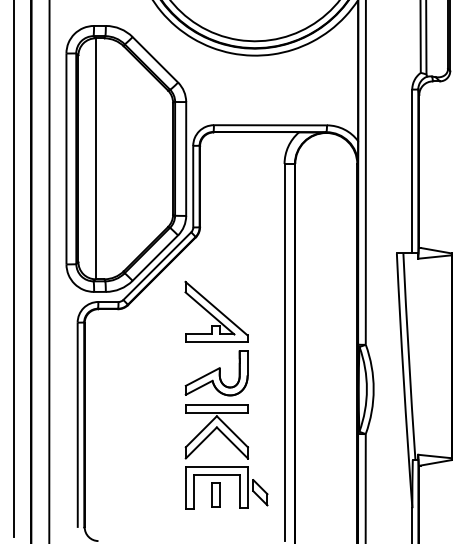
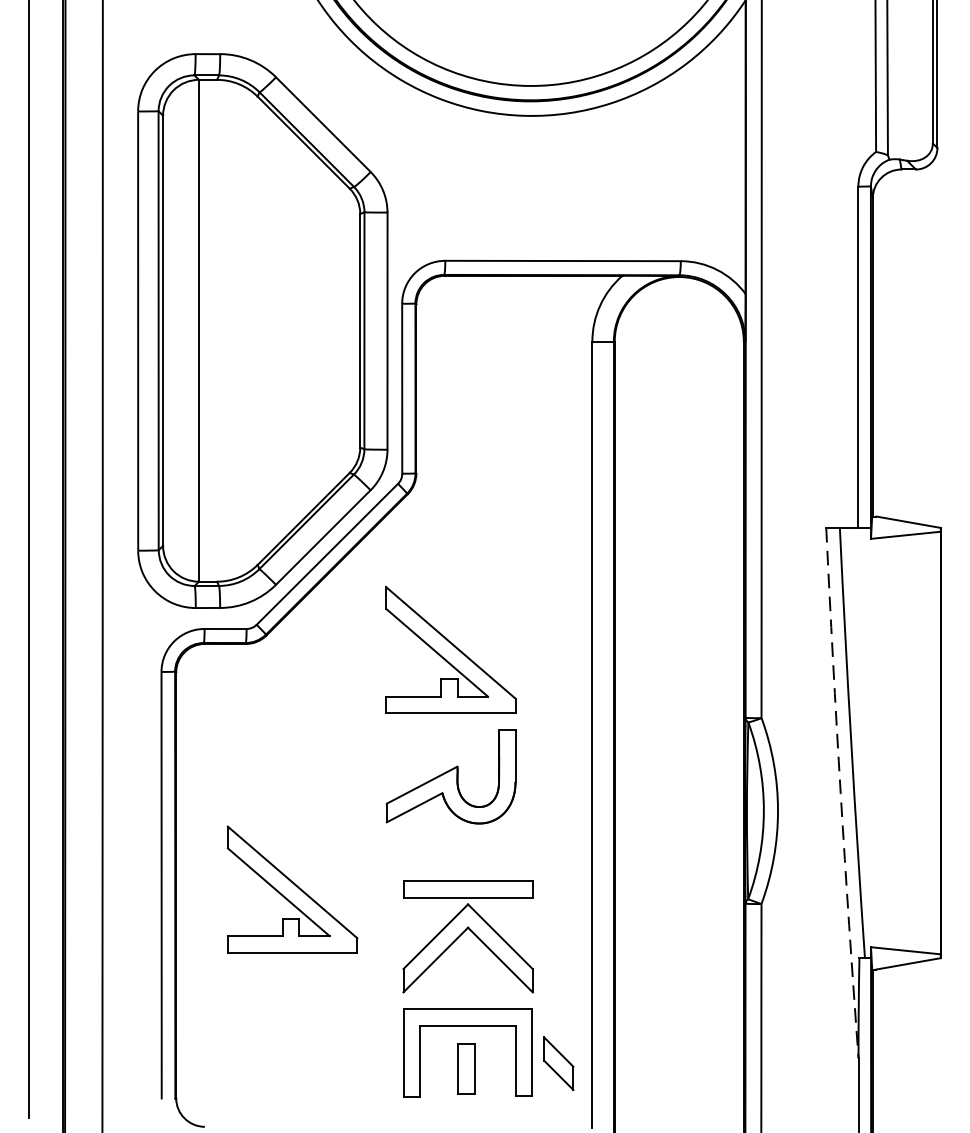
arc: (403, 380) -> (840, 792), solid -> dashed
part: (140, 426) -> (292, 888), added
part: (226, 466) -> (488, 1009), moved

